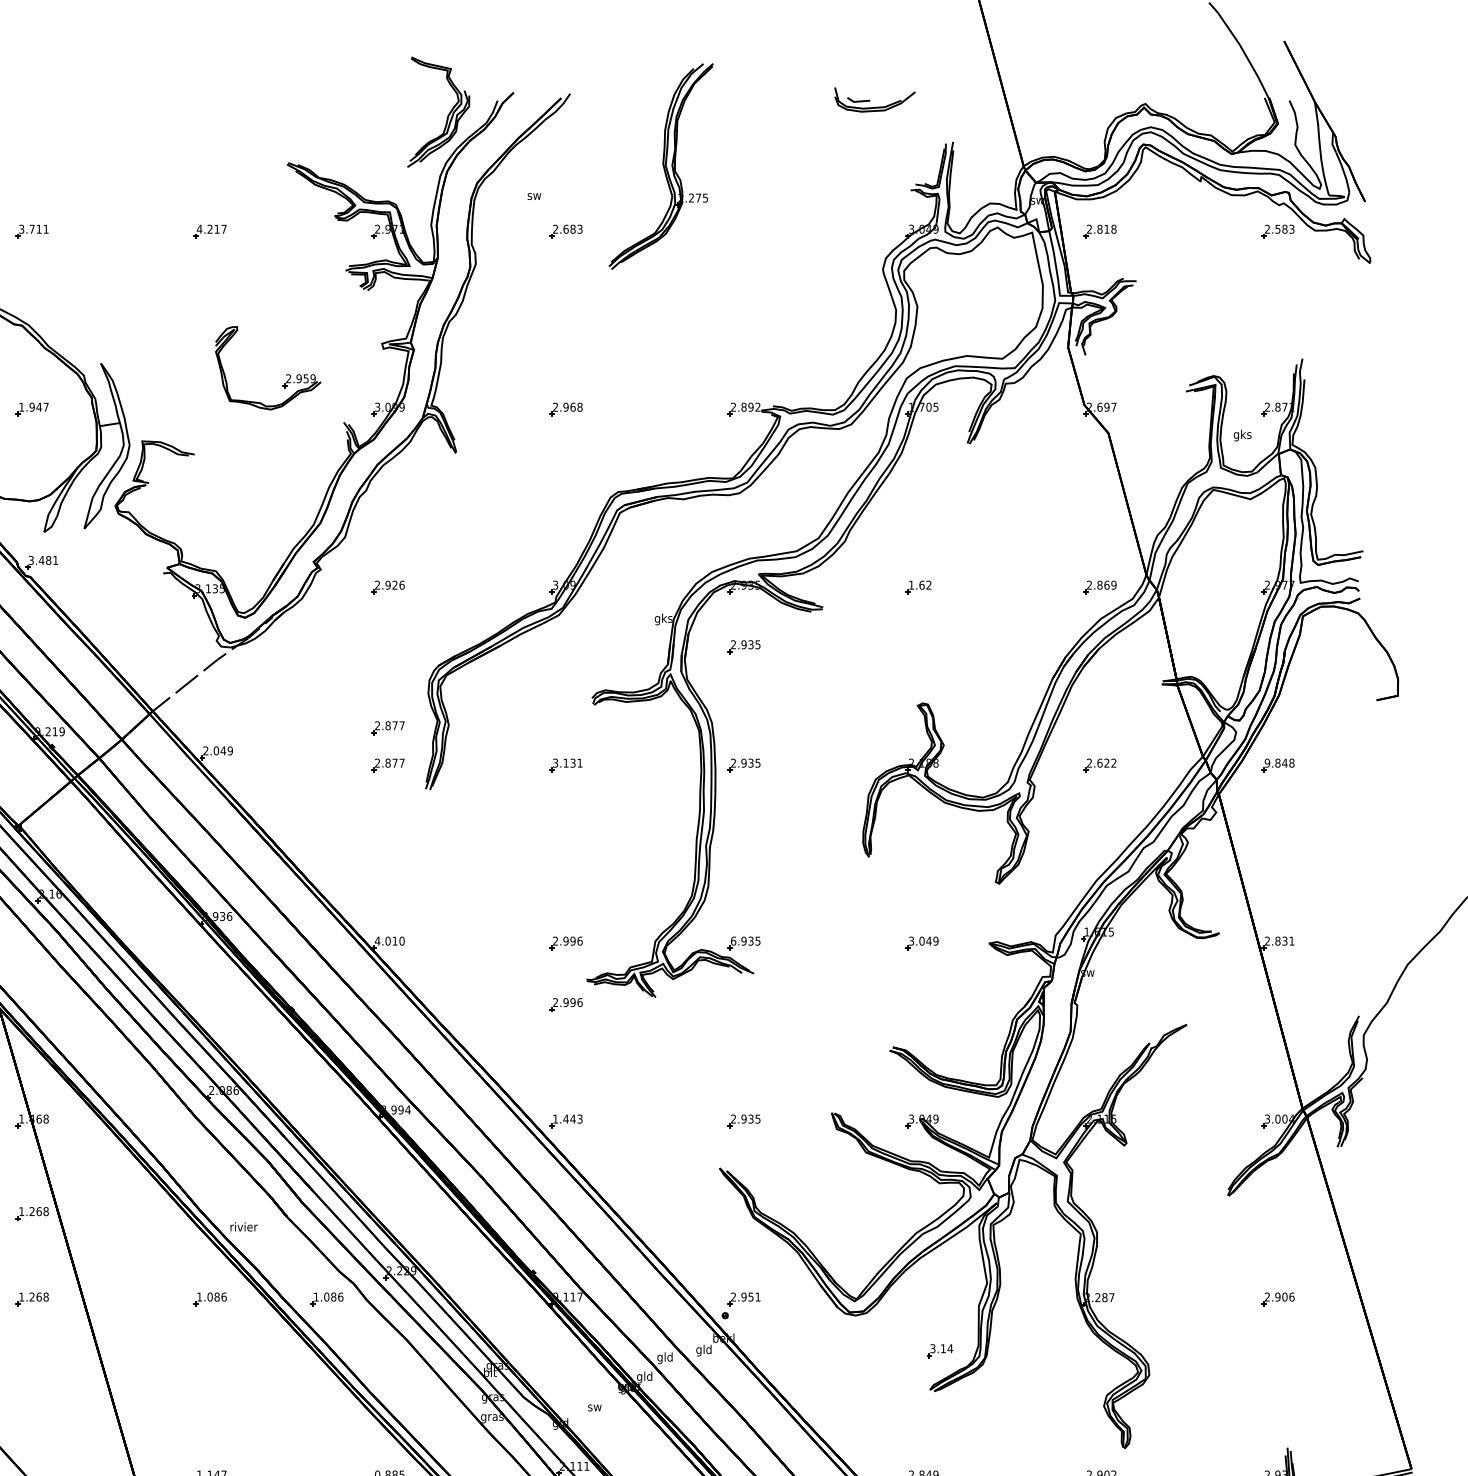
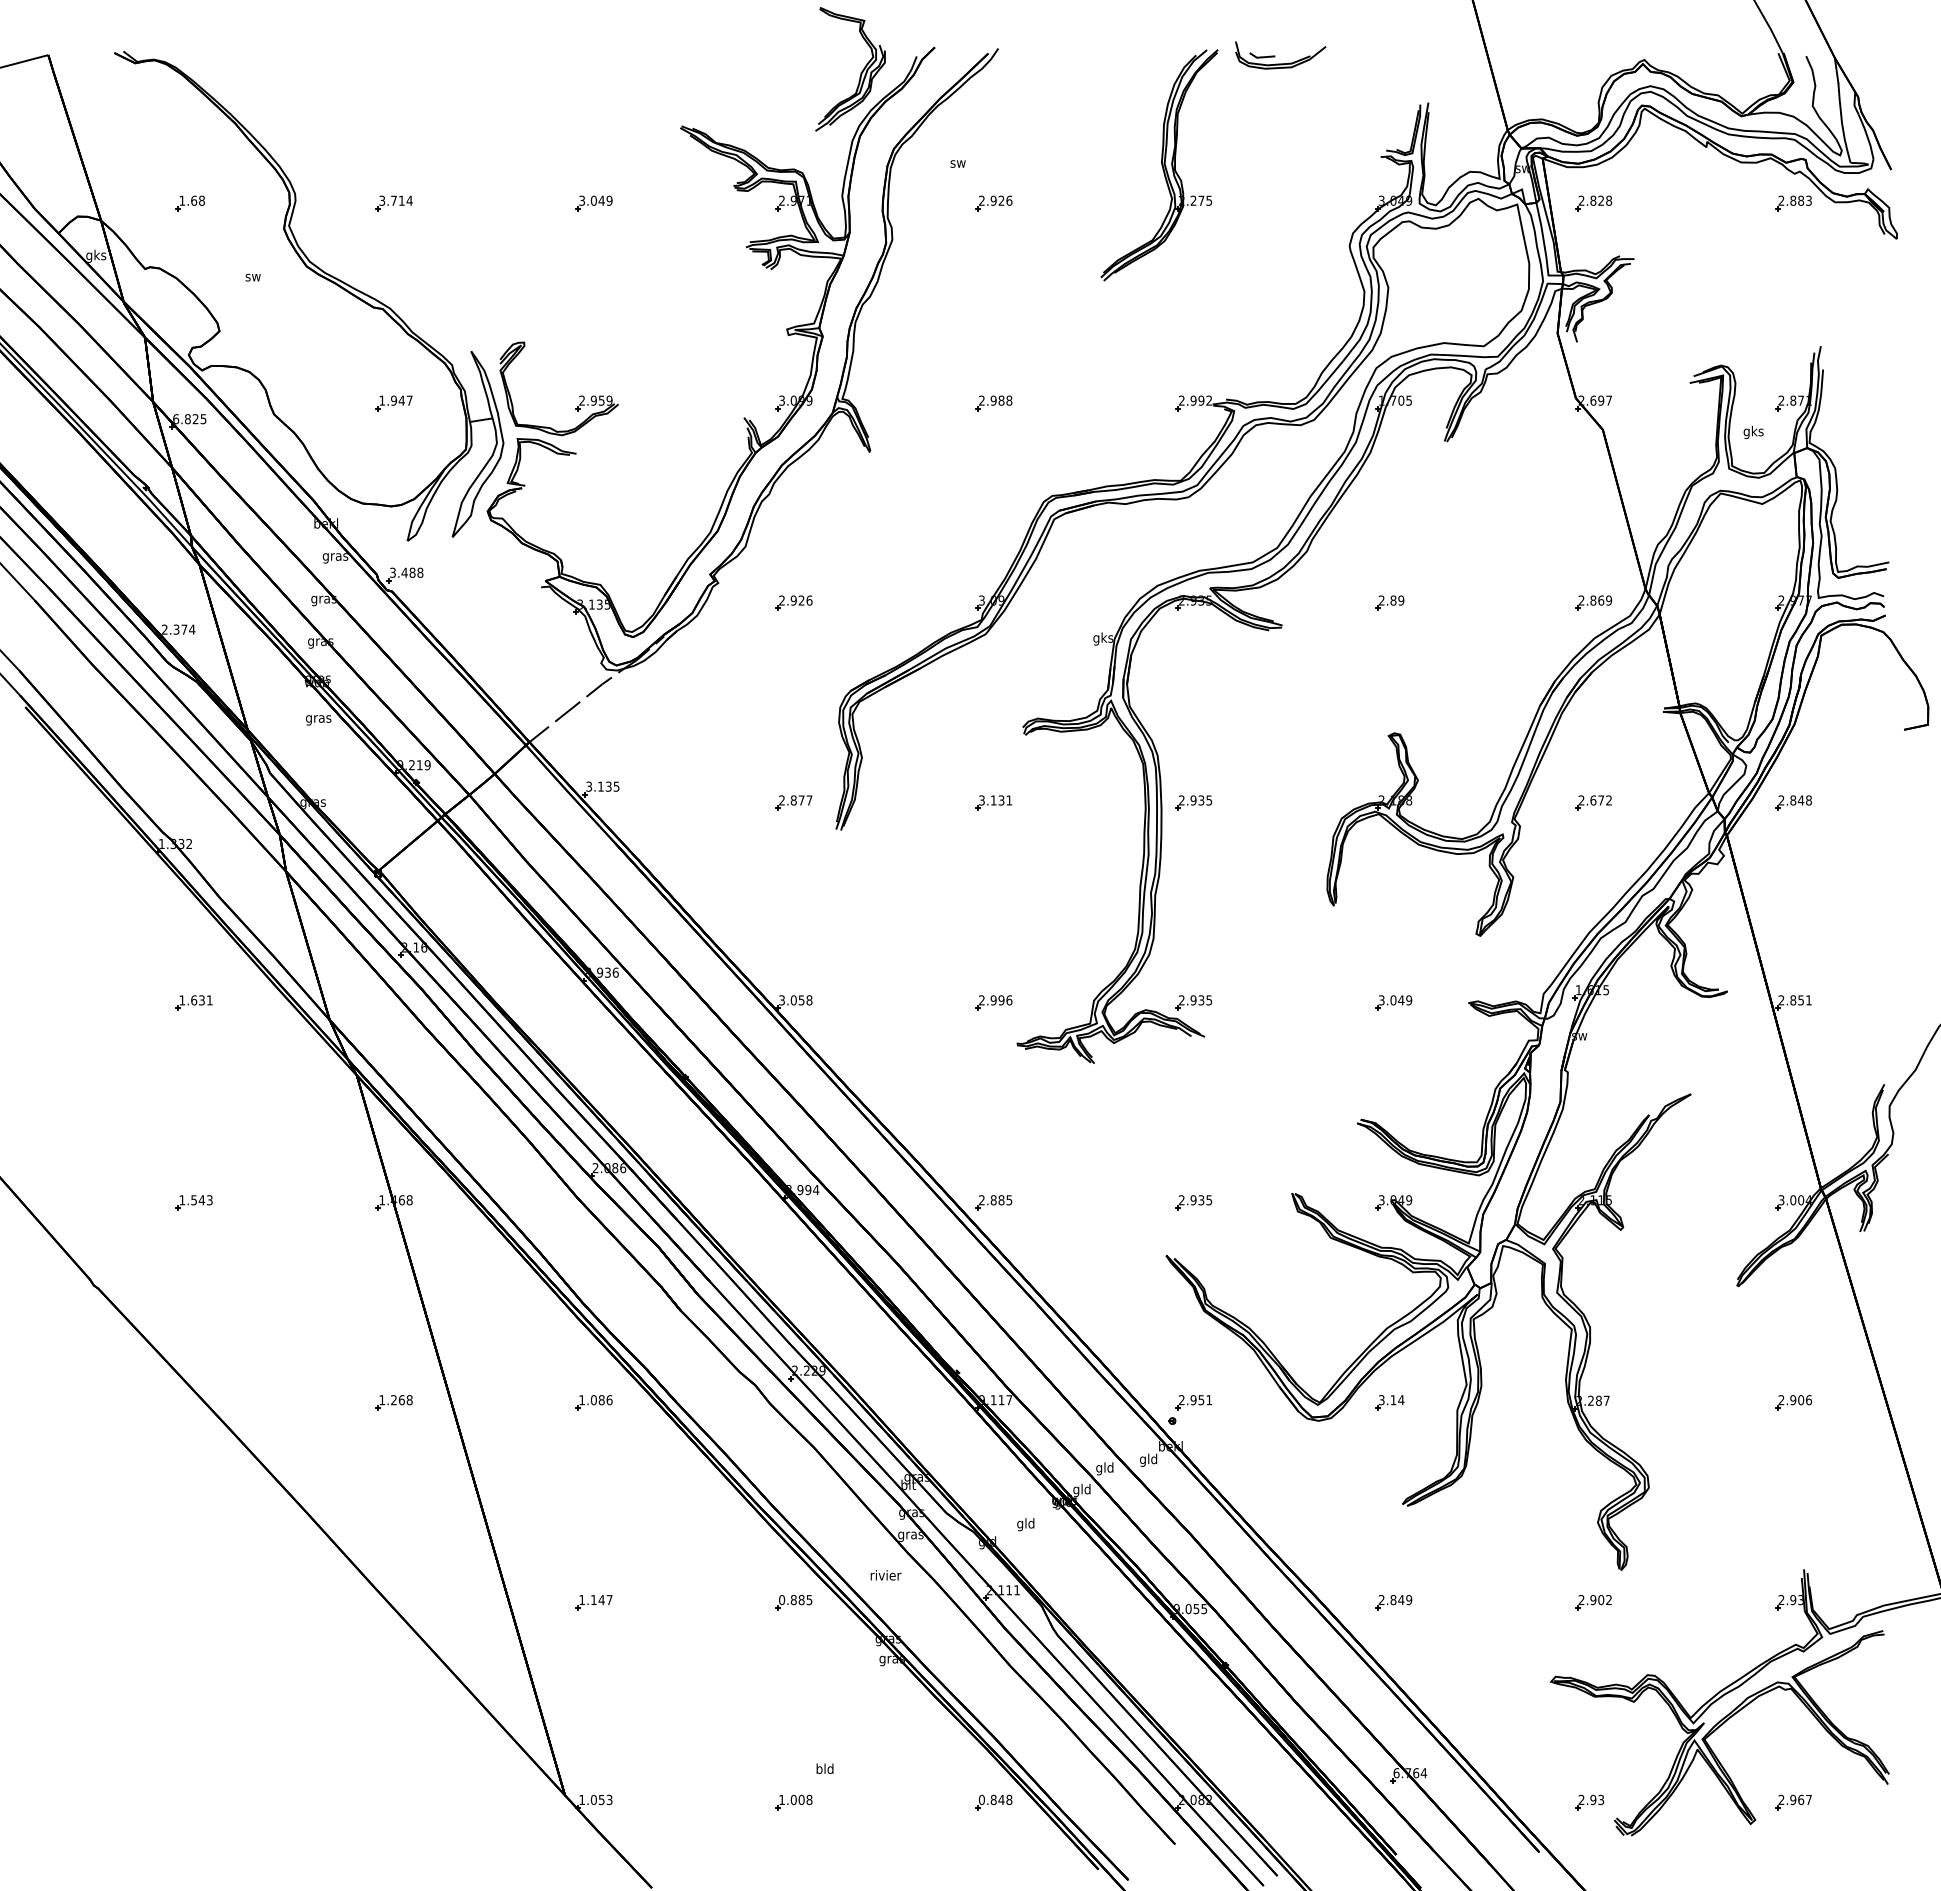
part: (874, 99) -> (1280, 55), moved
part: (661, 166) -> (1159, 165), moved
text: (45, 229) -> (409, 200), 3.711 -> 3.714
text: (211, 229) -> (595, 200), 4.217 -> 3.049
text: (573, 229) -> (1001, 200), 2.683 -> 2.926
text: (1106, 229) -> (1600, 200), 2.818 -> 2.828
text: (1278, 229) -> (1793, 200), 2.583 -> 2.883
part: (286, 375) -> (579, 396), moved
text: (573, 407) -> (1001, 400), 2.968 -> 2.988
text: (743, 407) -> (1193, 400), 2.892 -> 2.992
text: (55, 560) -> (420, 572), 3.481 -> 3.488
text: (920, 585) -> (1391, 600), 1.62 -> 2.89
part: (743, 646) -> (1193, 669), removed
part: (387, 727) -> (793, 760), removed
text: (217, 750) -> (602, 786), 2.049 -> 3.135
text: (1106, 763) -> (1600, 800), 2.622 -> 2.672
text: (1267, 763) -> (1781, 800), 9.848 -> 2.848
text: (1284, 940) -> (1800, 999), 2.831 -> 2.851
text: (389, 941) -> (795, 1000), 4.010 -> 3.058
text: (733, 941) -> (1181, 1000), 6.935 -> 2.935
part: (565, 1004) -> (993, 1071), removed
text: (567, 1119) -> (995, 1200), 1.443 -> 2.885
part: (31, 1213) -> (393, 1306), removed
text: (243, 1227) -> (885, 1575), moved
part: (326, 1299) -> (724, 1402), removed
part: (939, 1350) -> (1389, 1402), moved
text: (594, 1407) -> (1025, 1524), sw -> gld

